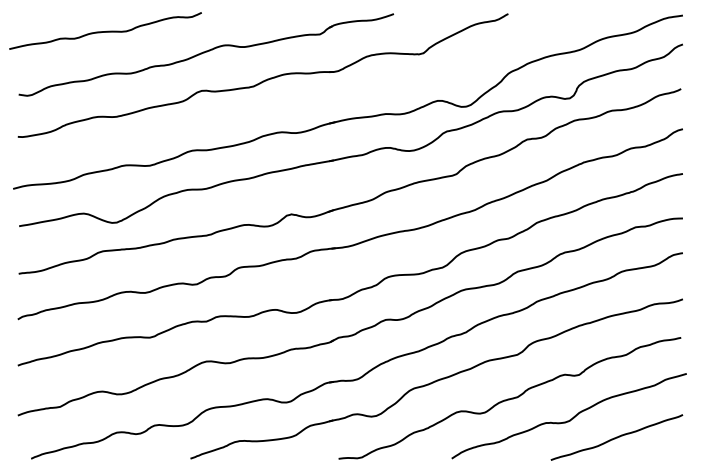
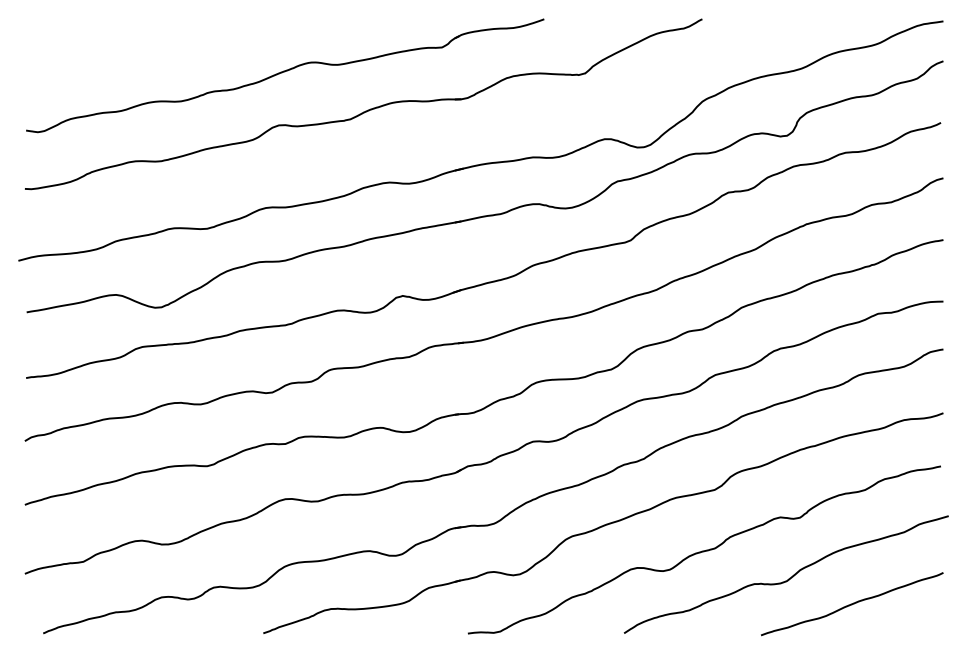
curve: (105, 31) -> (146, 43), removed

